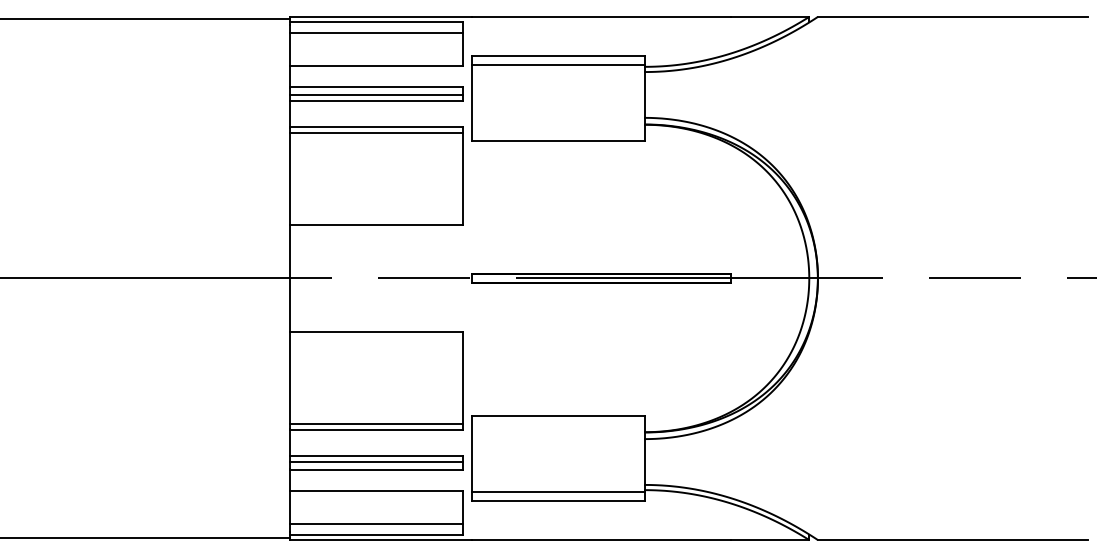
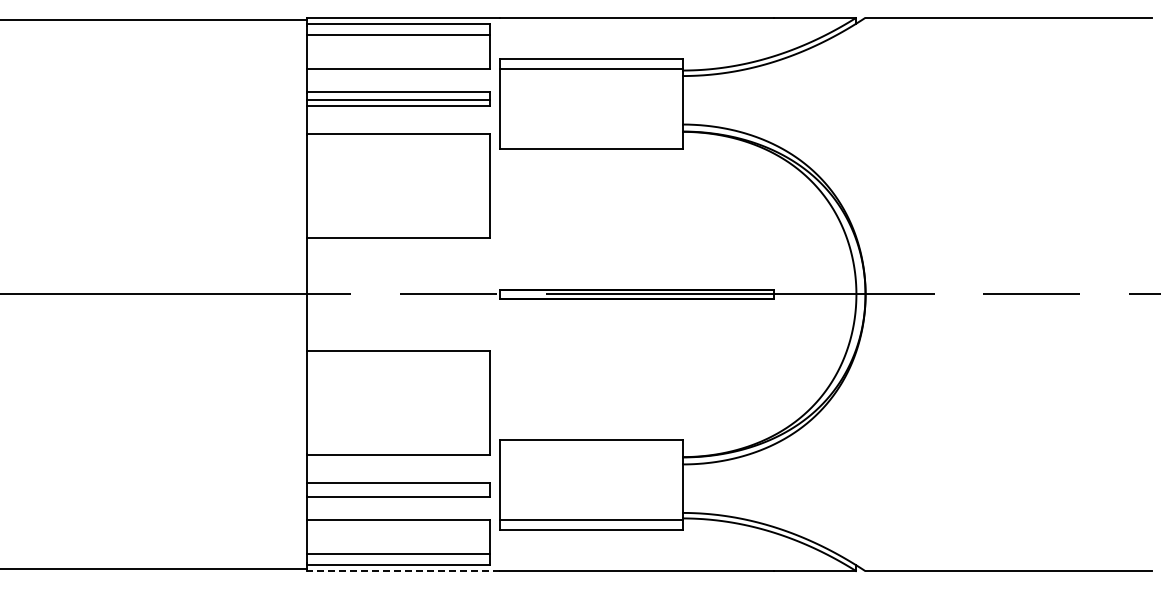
line: (376, 132) -> (398, 140), removed
line: (376, 424) -> (398, 448), removed
line: (376, 462) -> (398, 489), removed
line: (381, 540) -> (403, 571), solid -> dashed

